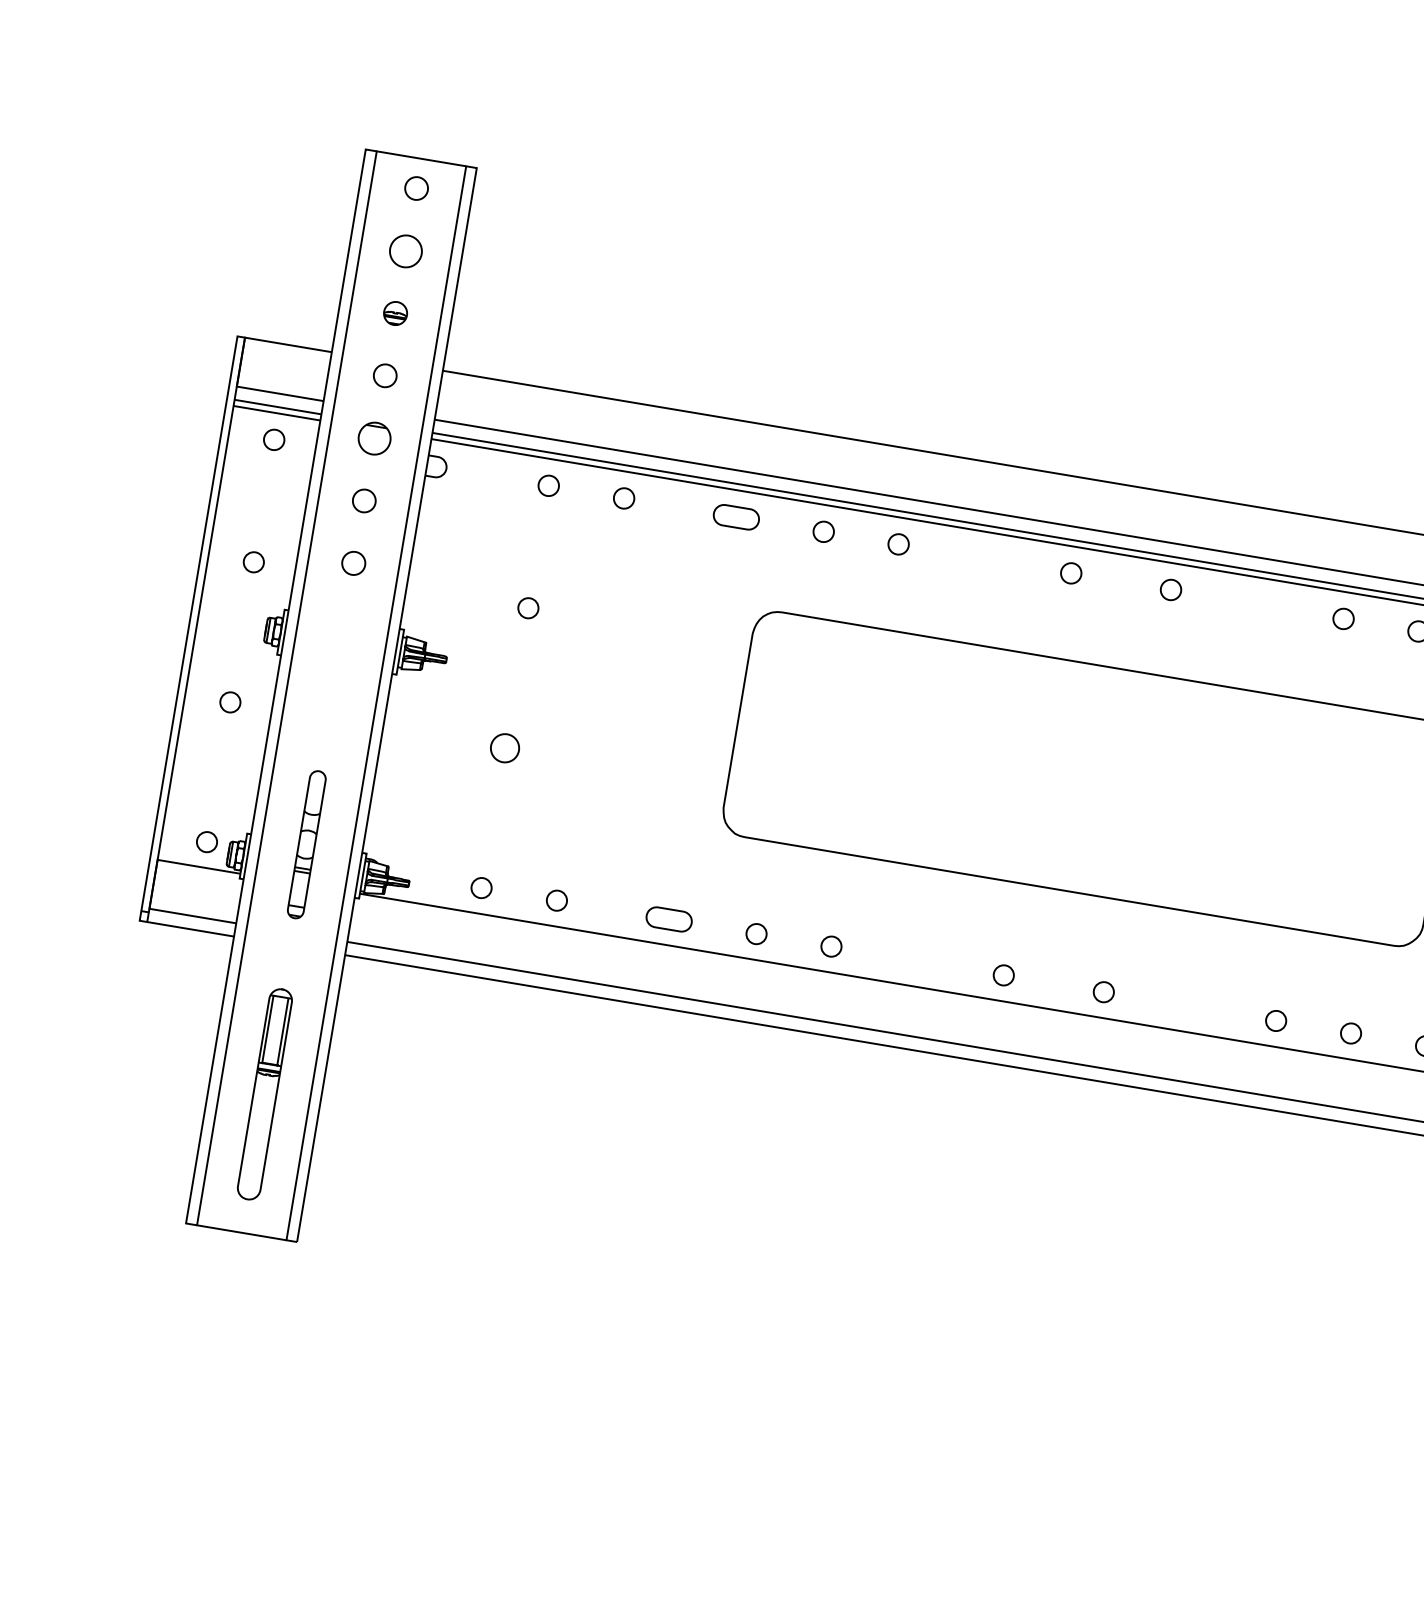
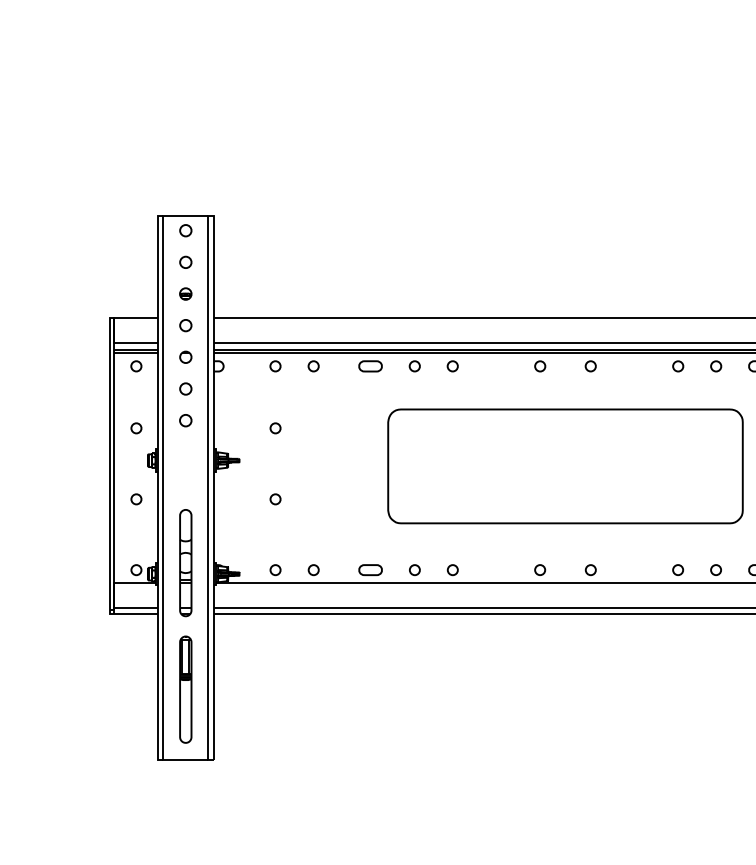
circle: (405, 249) -> (185, 261), size x0.71
circle: (374, 436) -> (185, 356), size x0.71
circle: (504, 748) -> (275, 499), size x0.71
part: (306, 845) -> (185, 563), size x1.43

